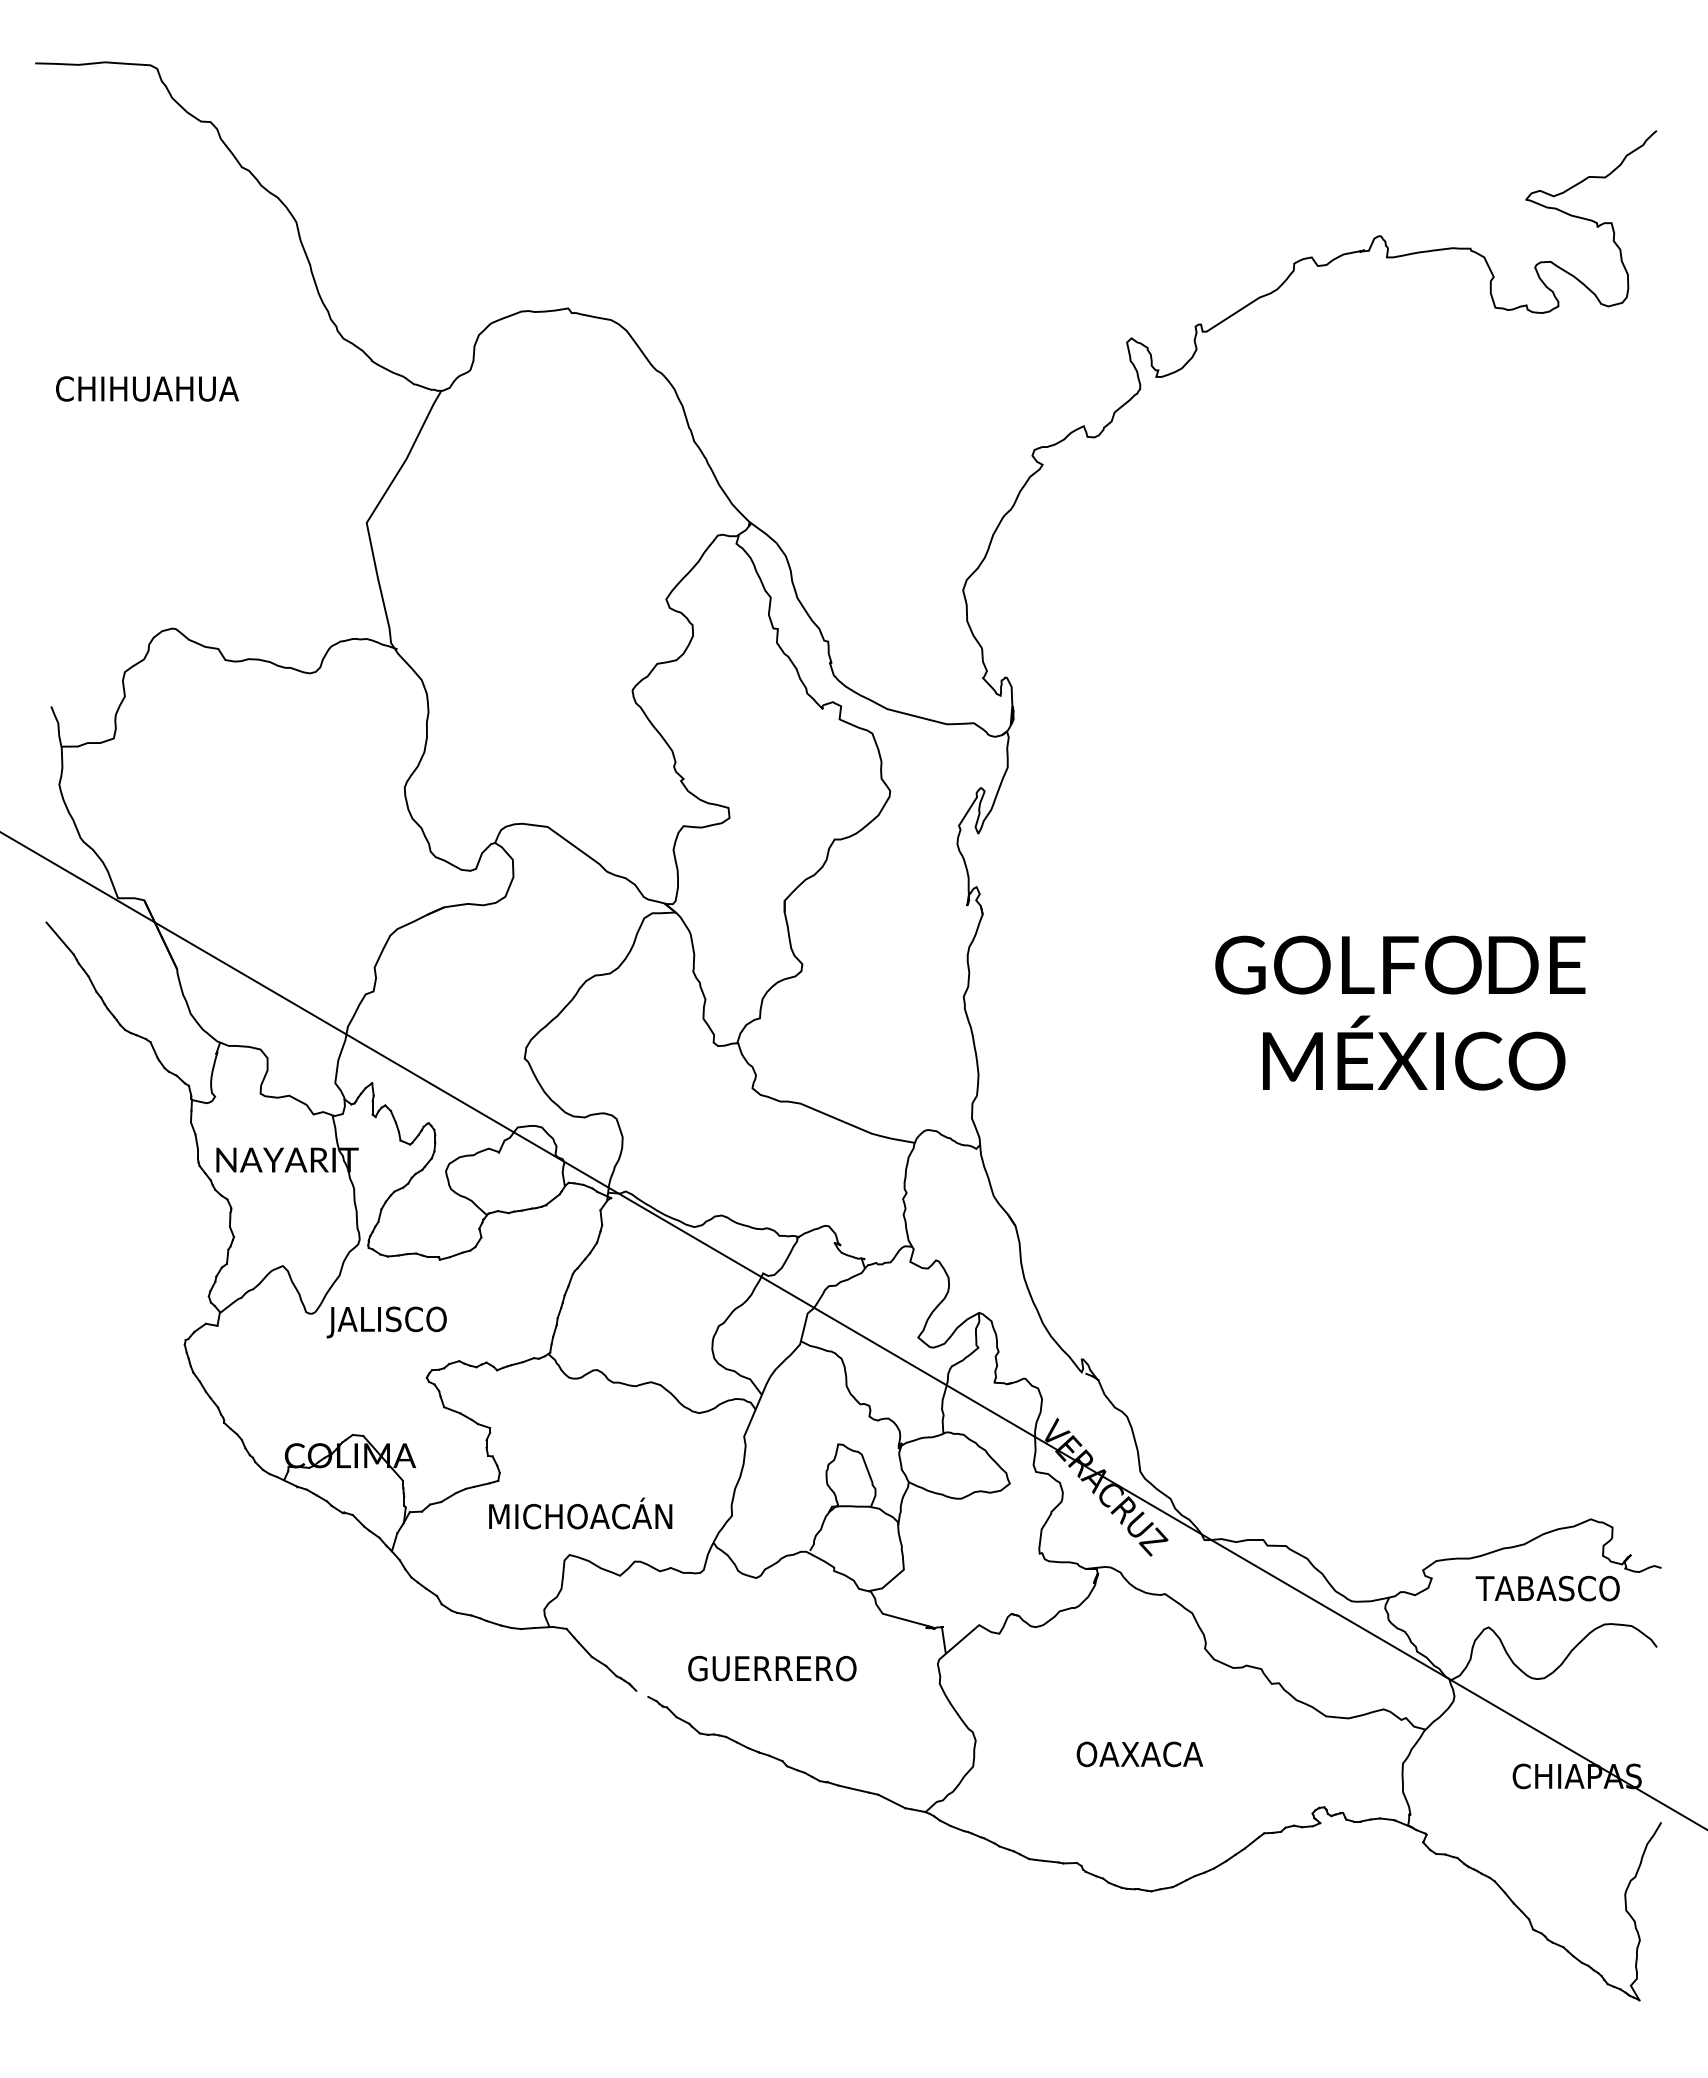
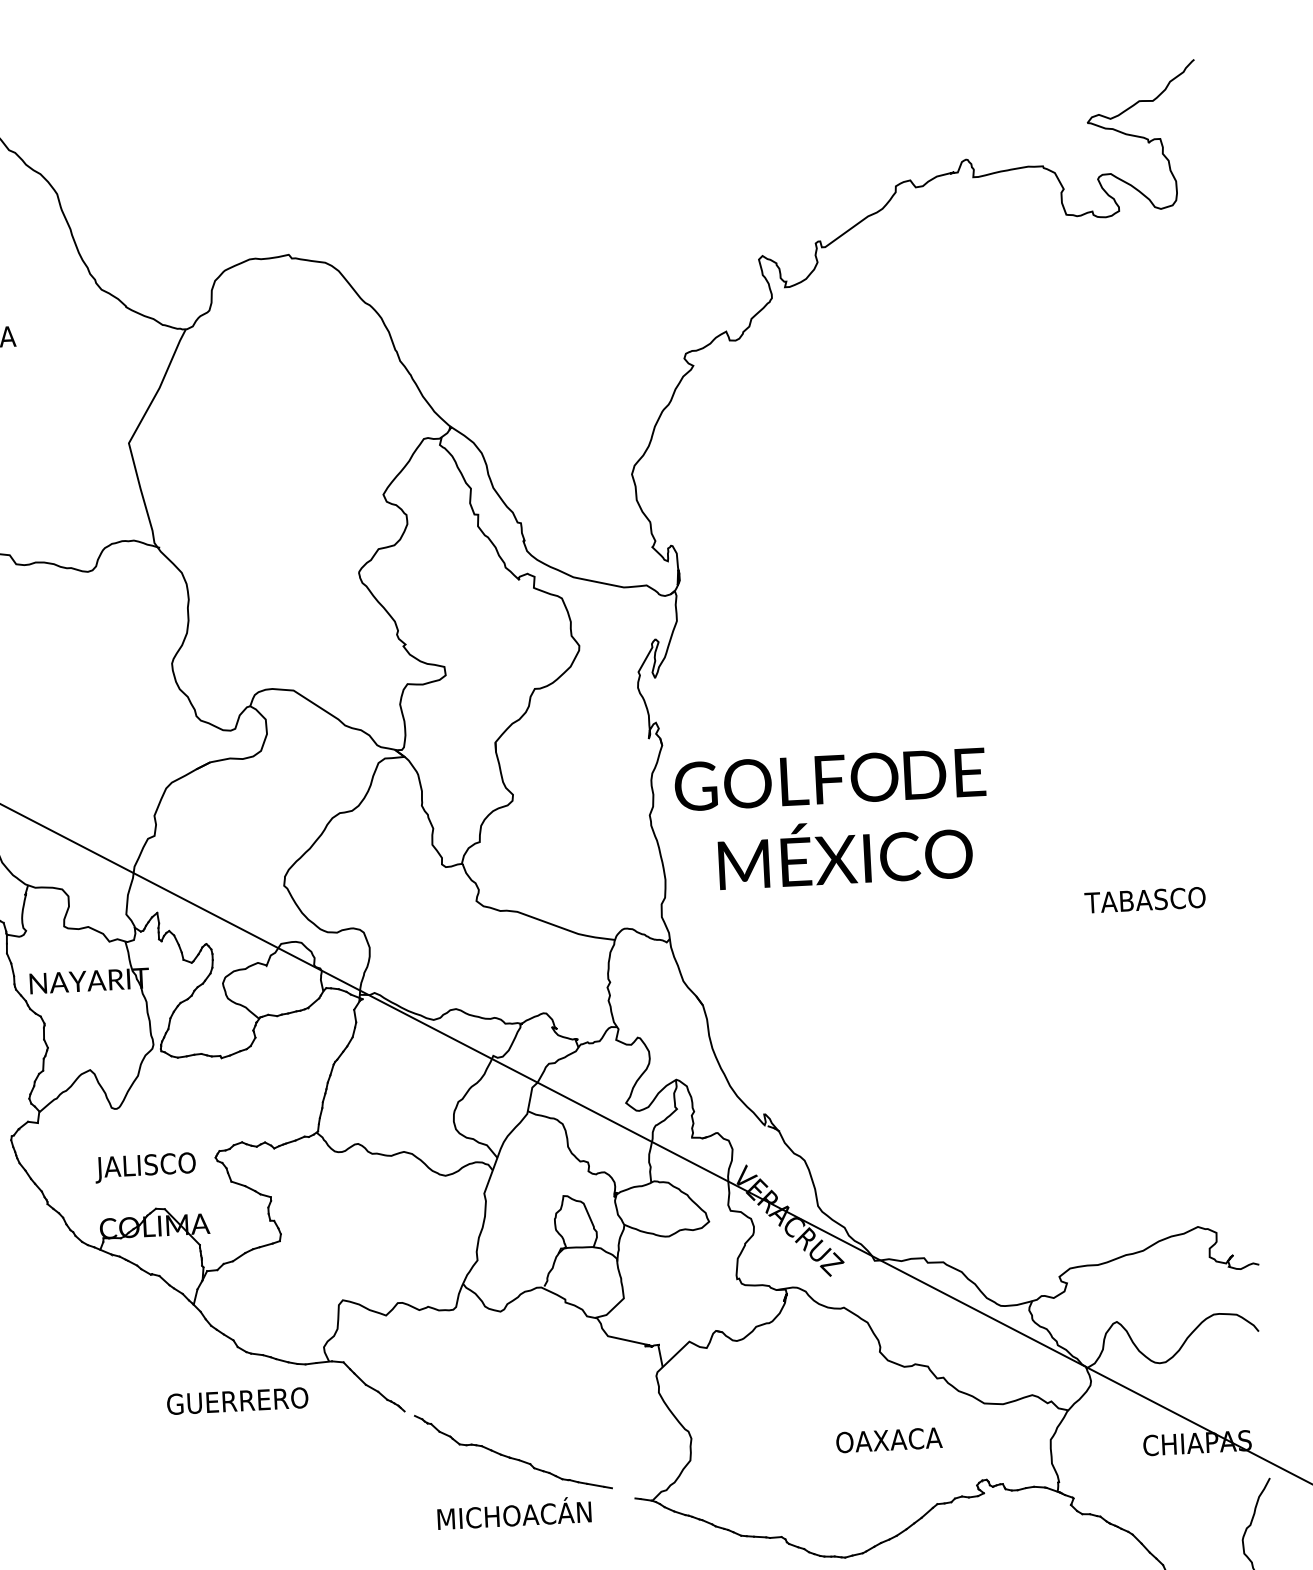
text: (1400, 1012) -> (832, 819), moved
text: (386, 1322) -> (145, 1167), moved
text: (580, 1513) -> (514, 1513), moved
text: (1547, 1588) -> (1144, 900), moved
text: (772, 1668) -> (237, 1401), moved
text: (1139, 1754) -> (888, 1440), moved
line: (891, 1801) -> (623, 1493), removed

